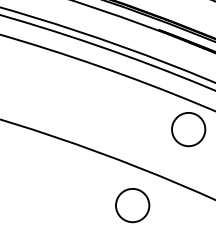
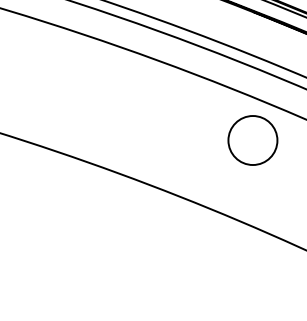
circle: (132, 205) -> (170, 252), removed

